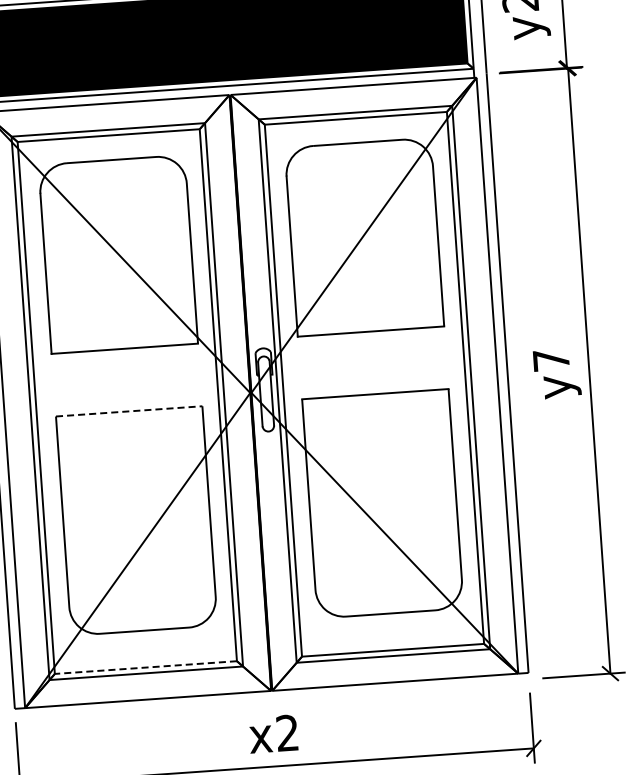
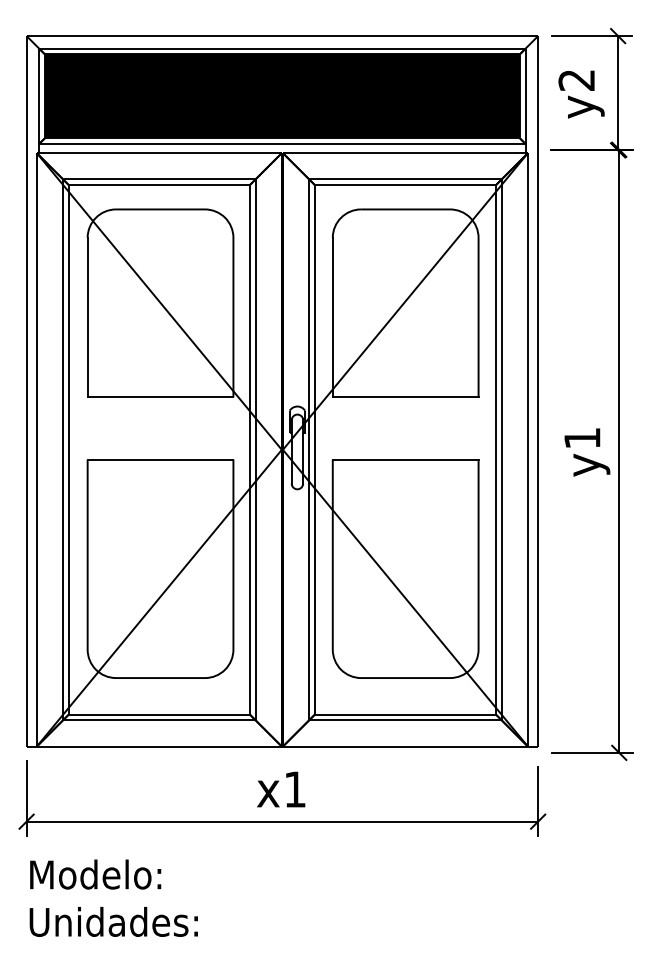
text: (551, 360) -> (582, 438), y7 -> y1
line: (129, 411) -> (160, 459), dashed -> solid
line: (146, 667) -> (159, 714), dashed -> solid
text: (286, 733) -> (294, 789), x2 -> x1

